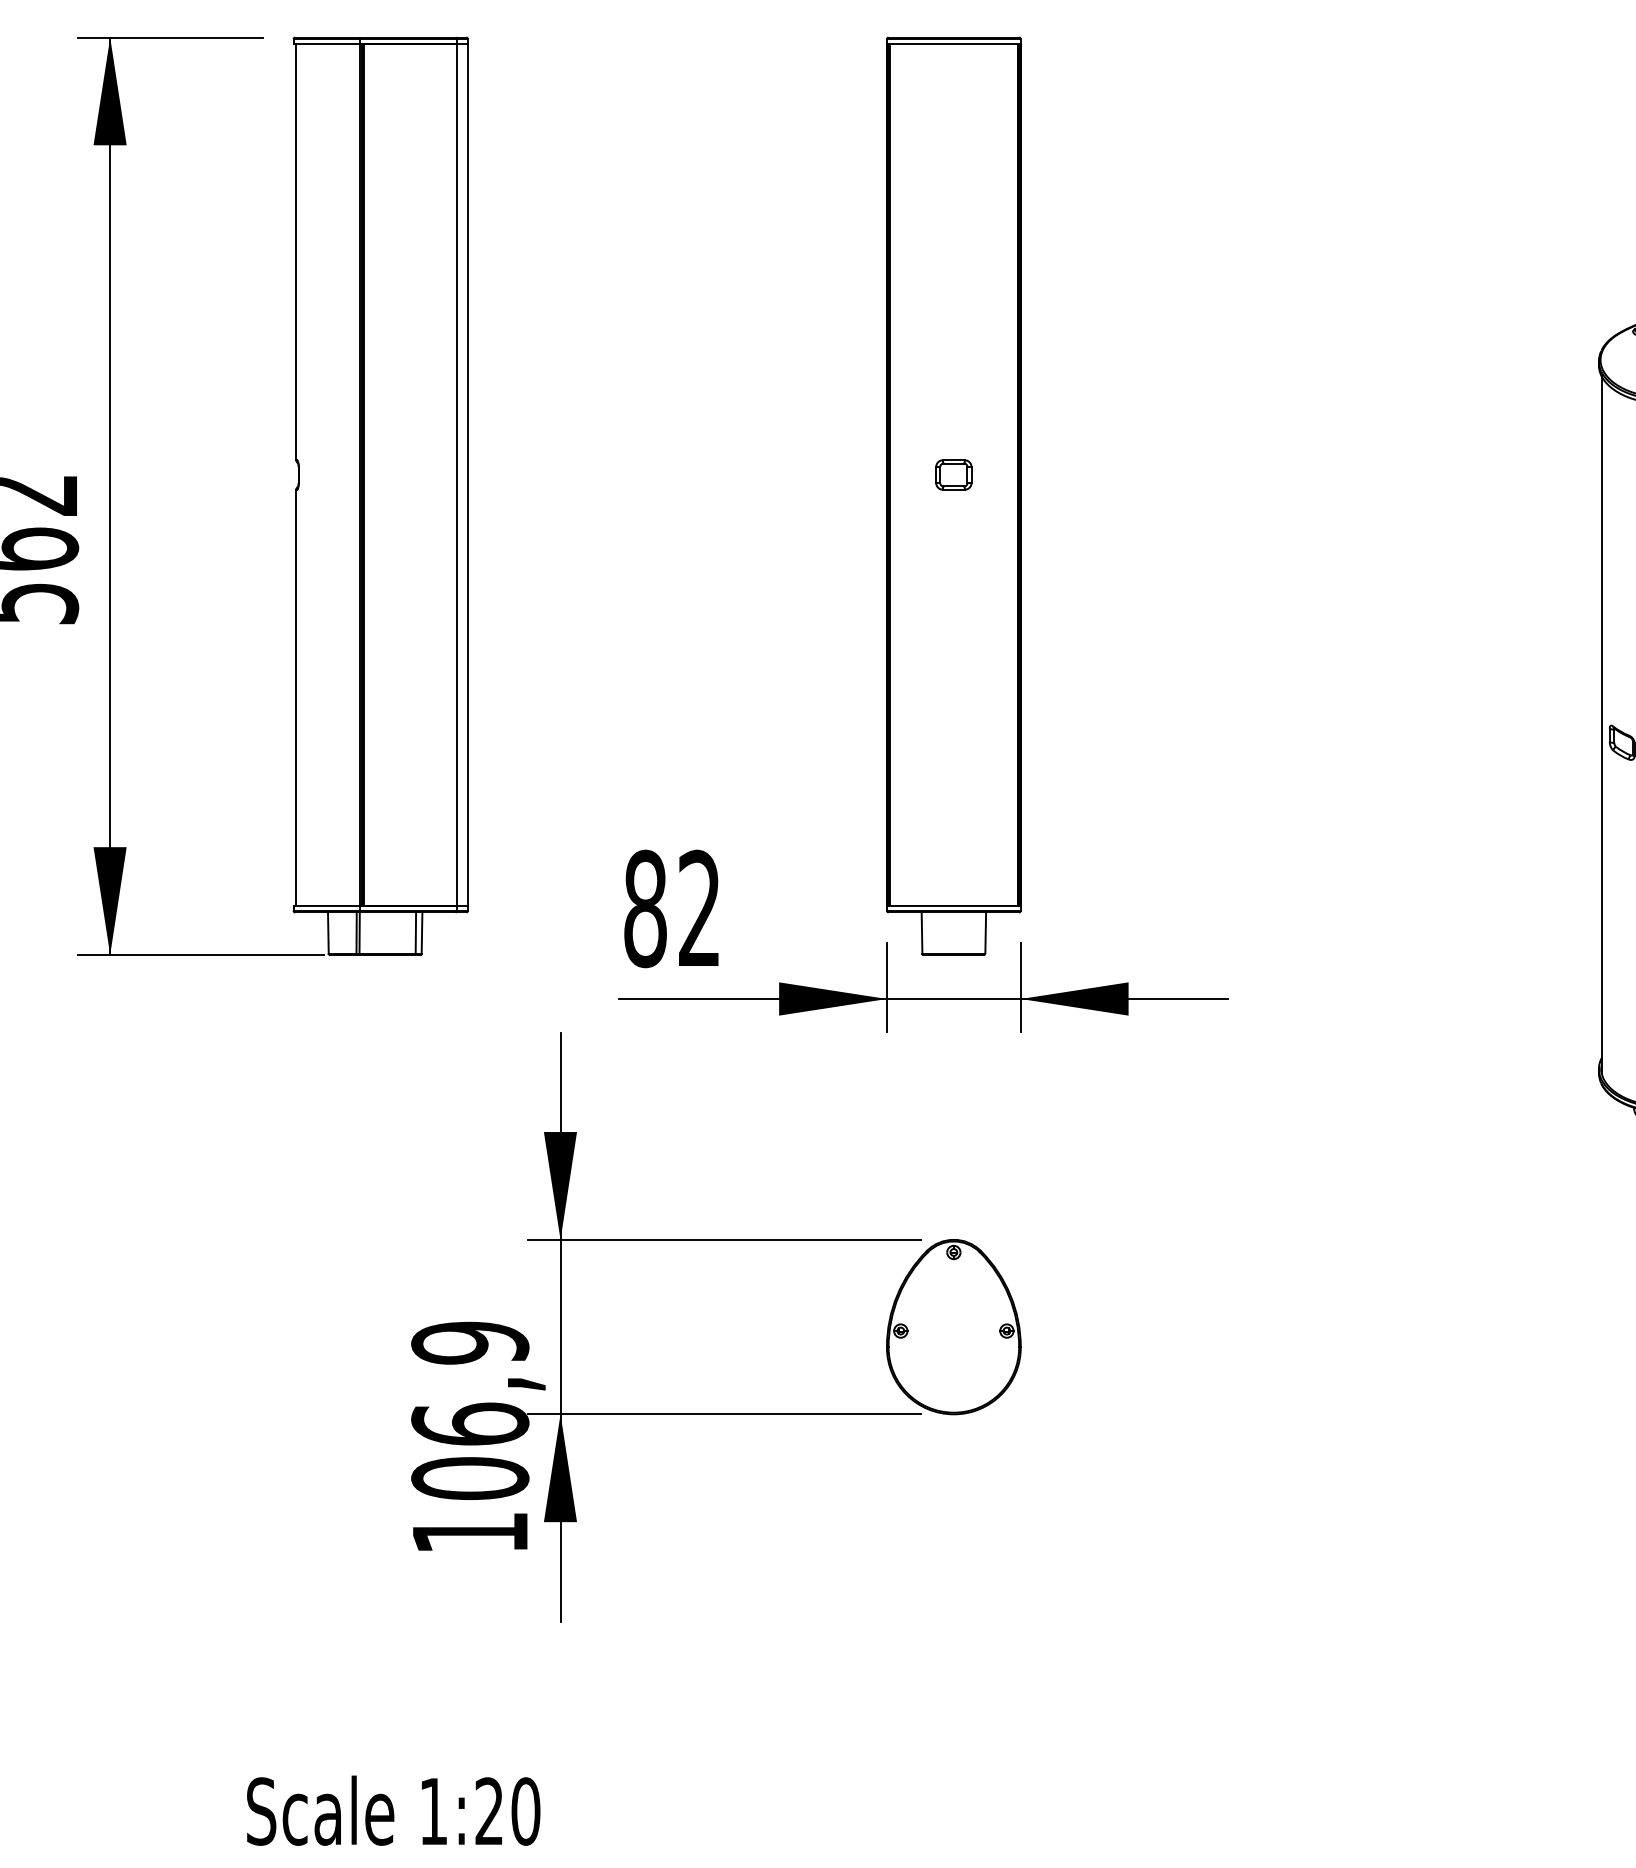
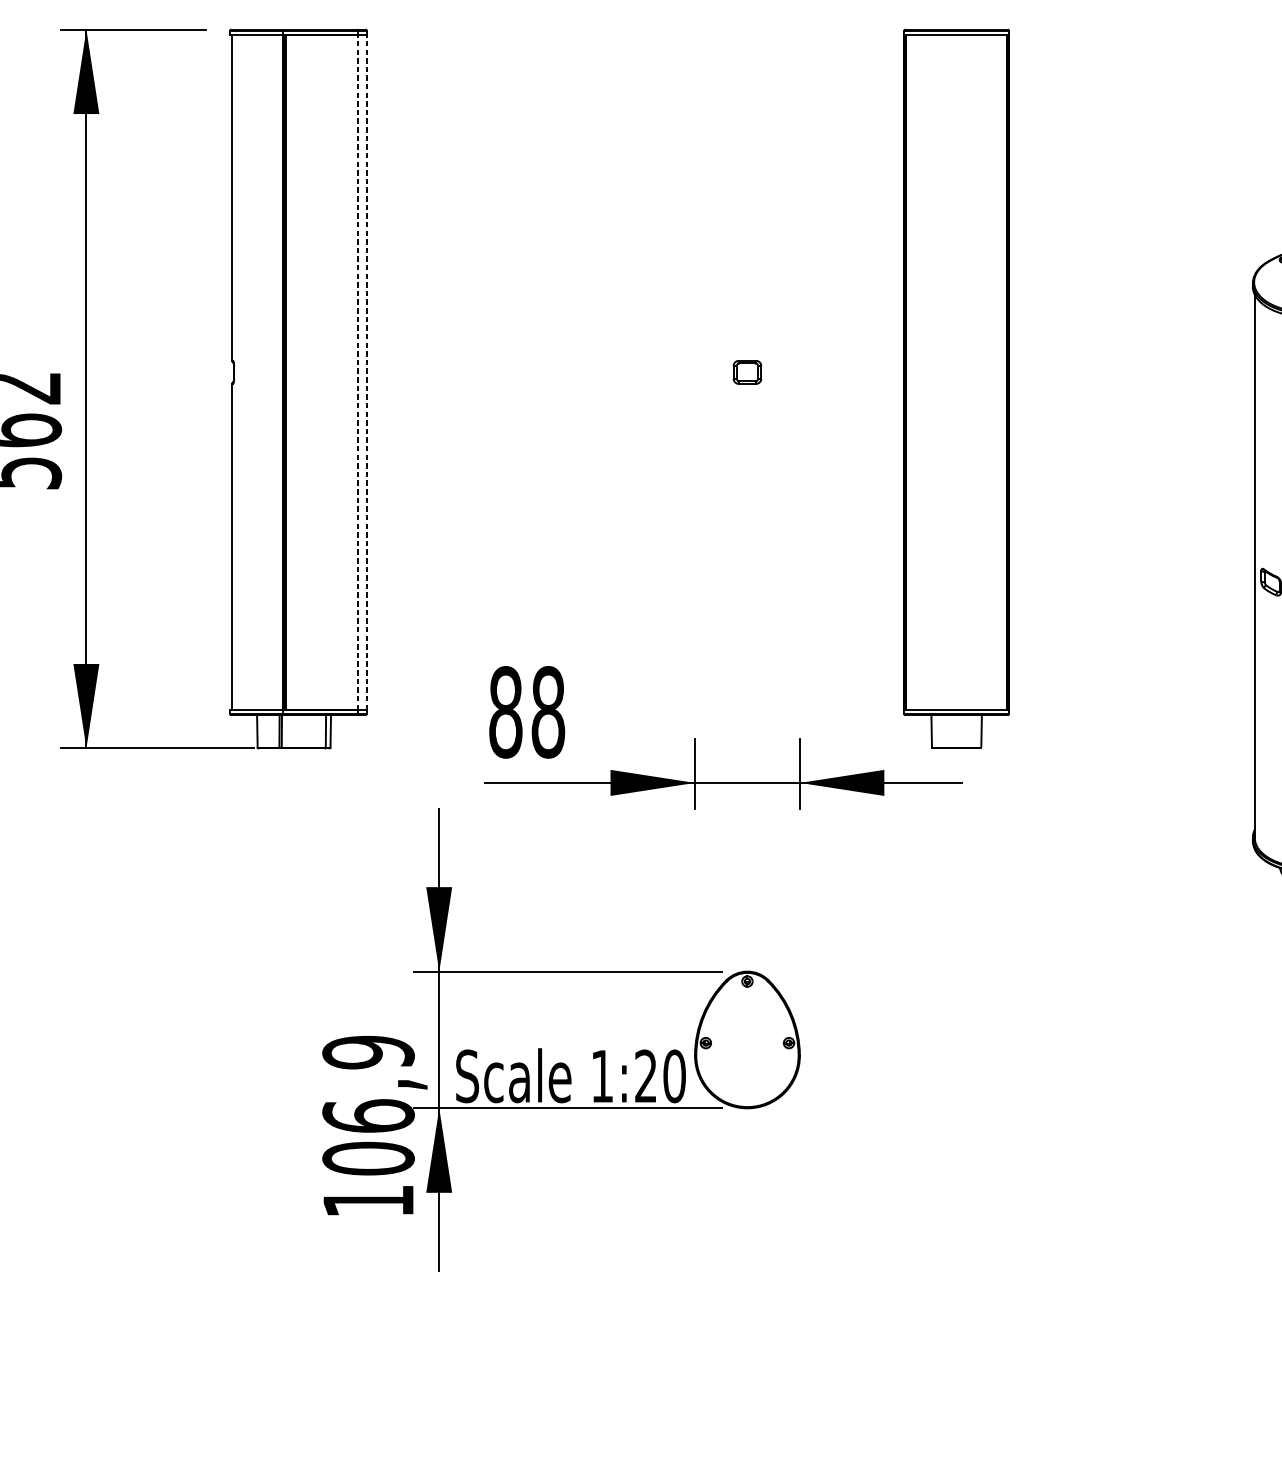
line: (456, 475) -> (357, 372), solid -> dashed
line: (468, 475) -> (367, 372), solid -> dashed
part: (953, 495) -> (956, 388), moved
text: (699, 908) -> (548, 712), 82 -> 88
text: (393, 1810) -> (570, 1075), moved

